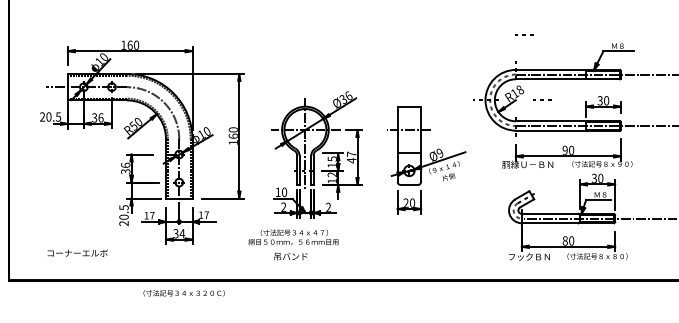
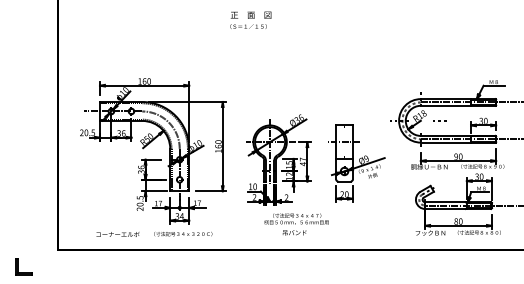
line: (523, 34) -> (426, 73), removed
text: (293, 244) -> (296, 224), moved
text: (77, 253) -> (117, 234), moved
text: (184, 293) -> (183, 234), moved

